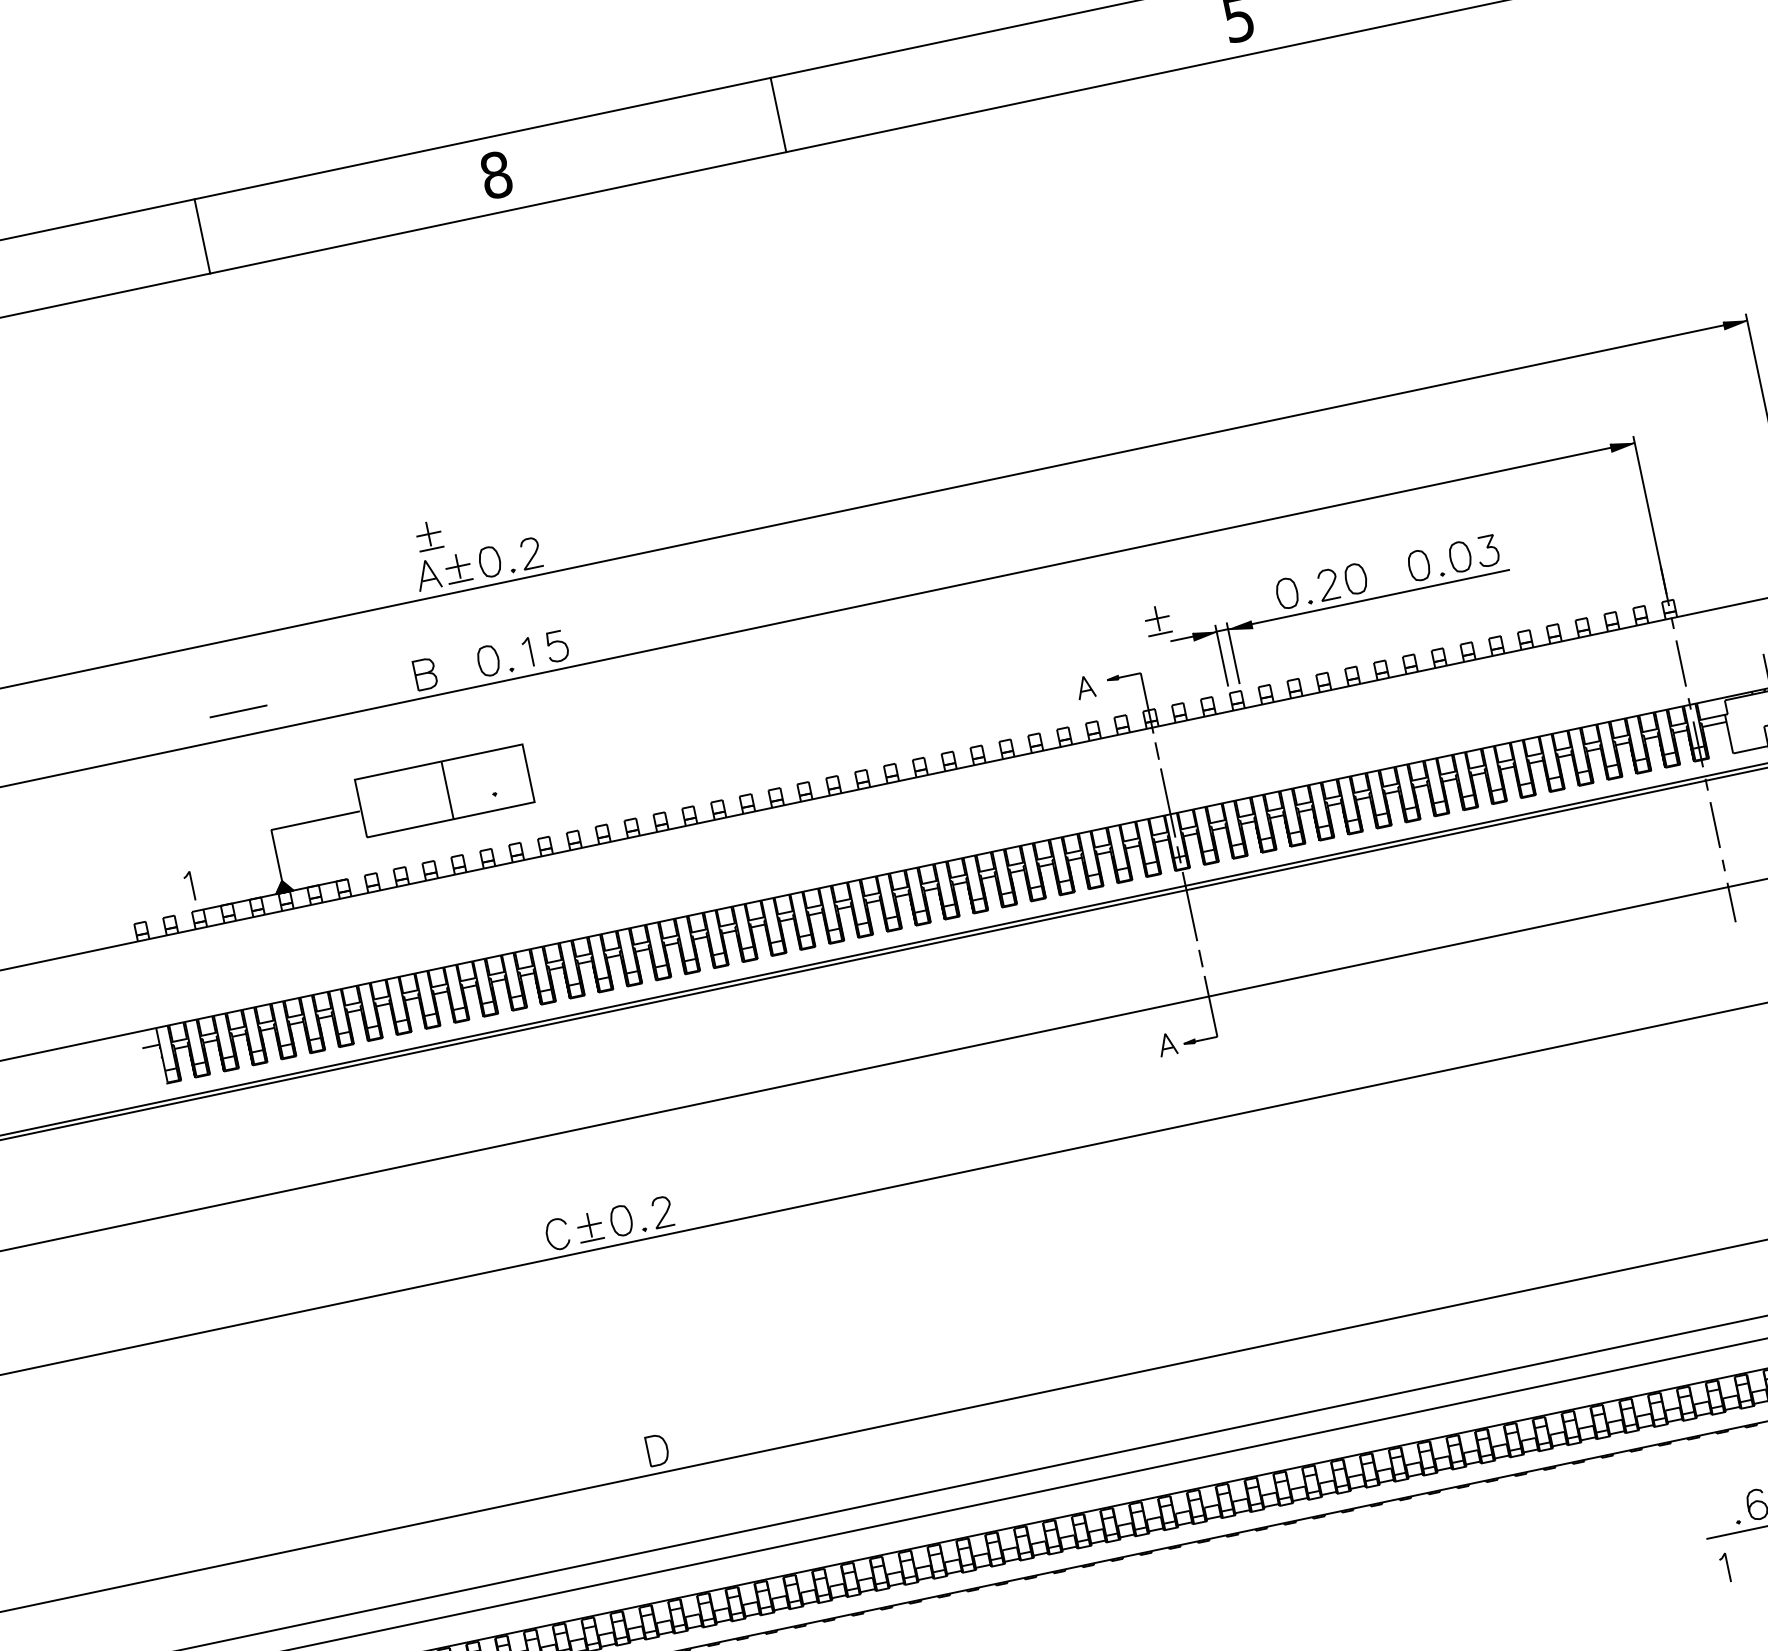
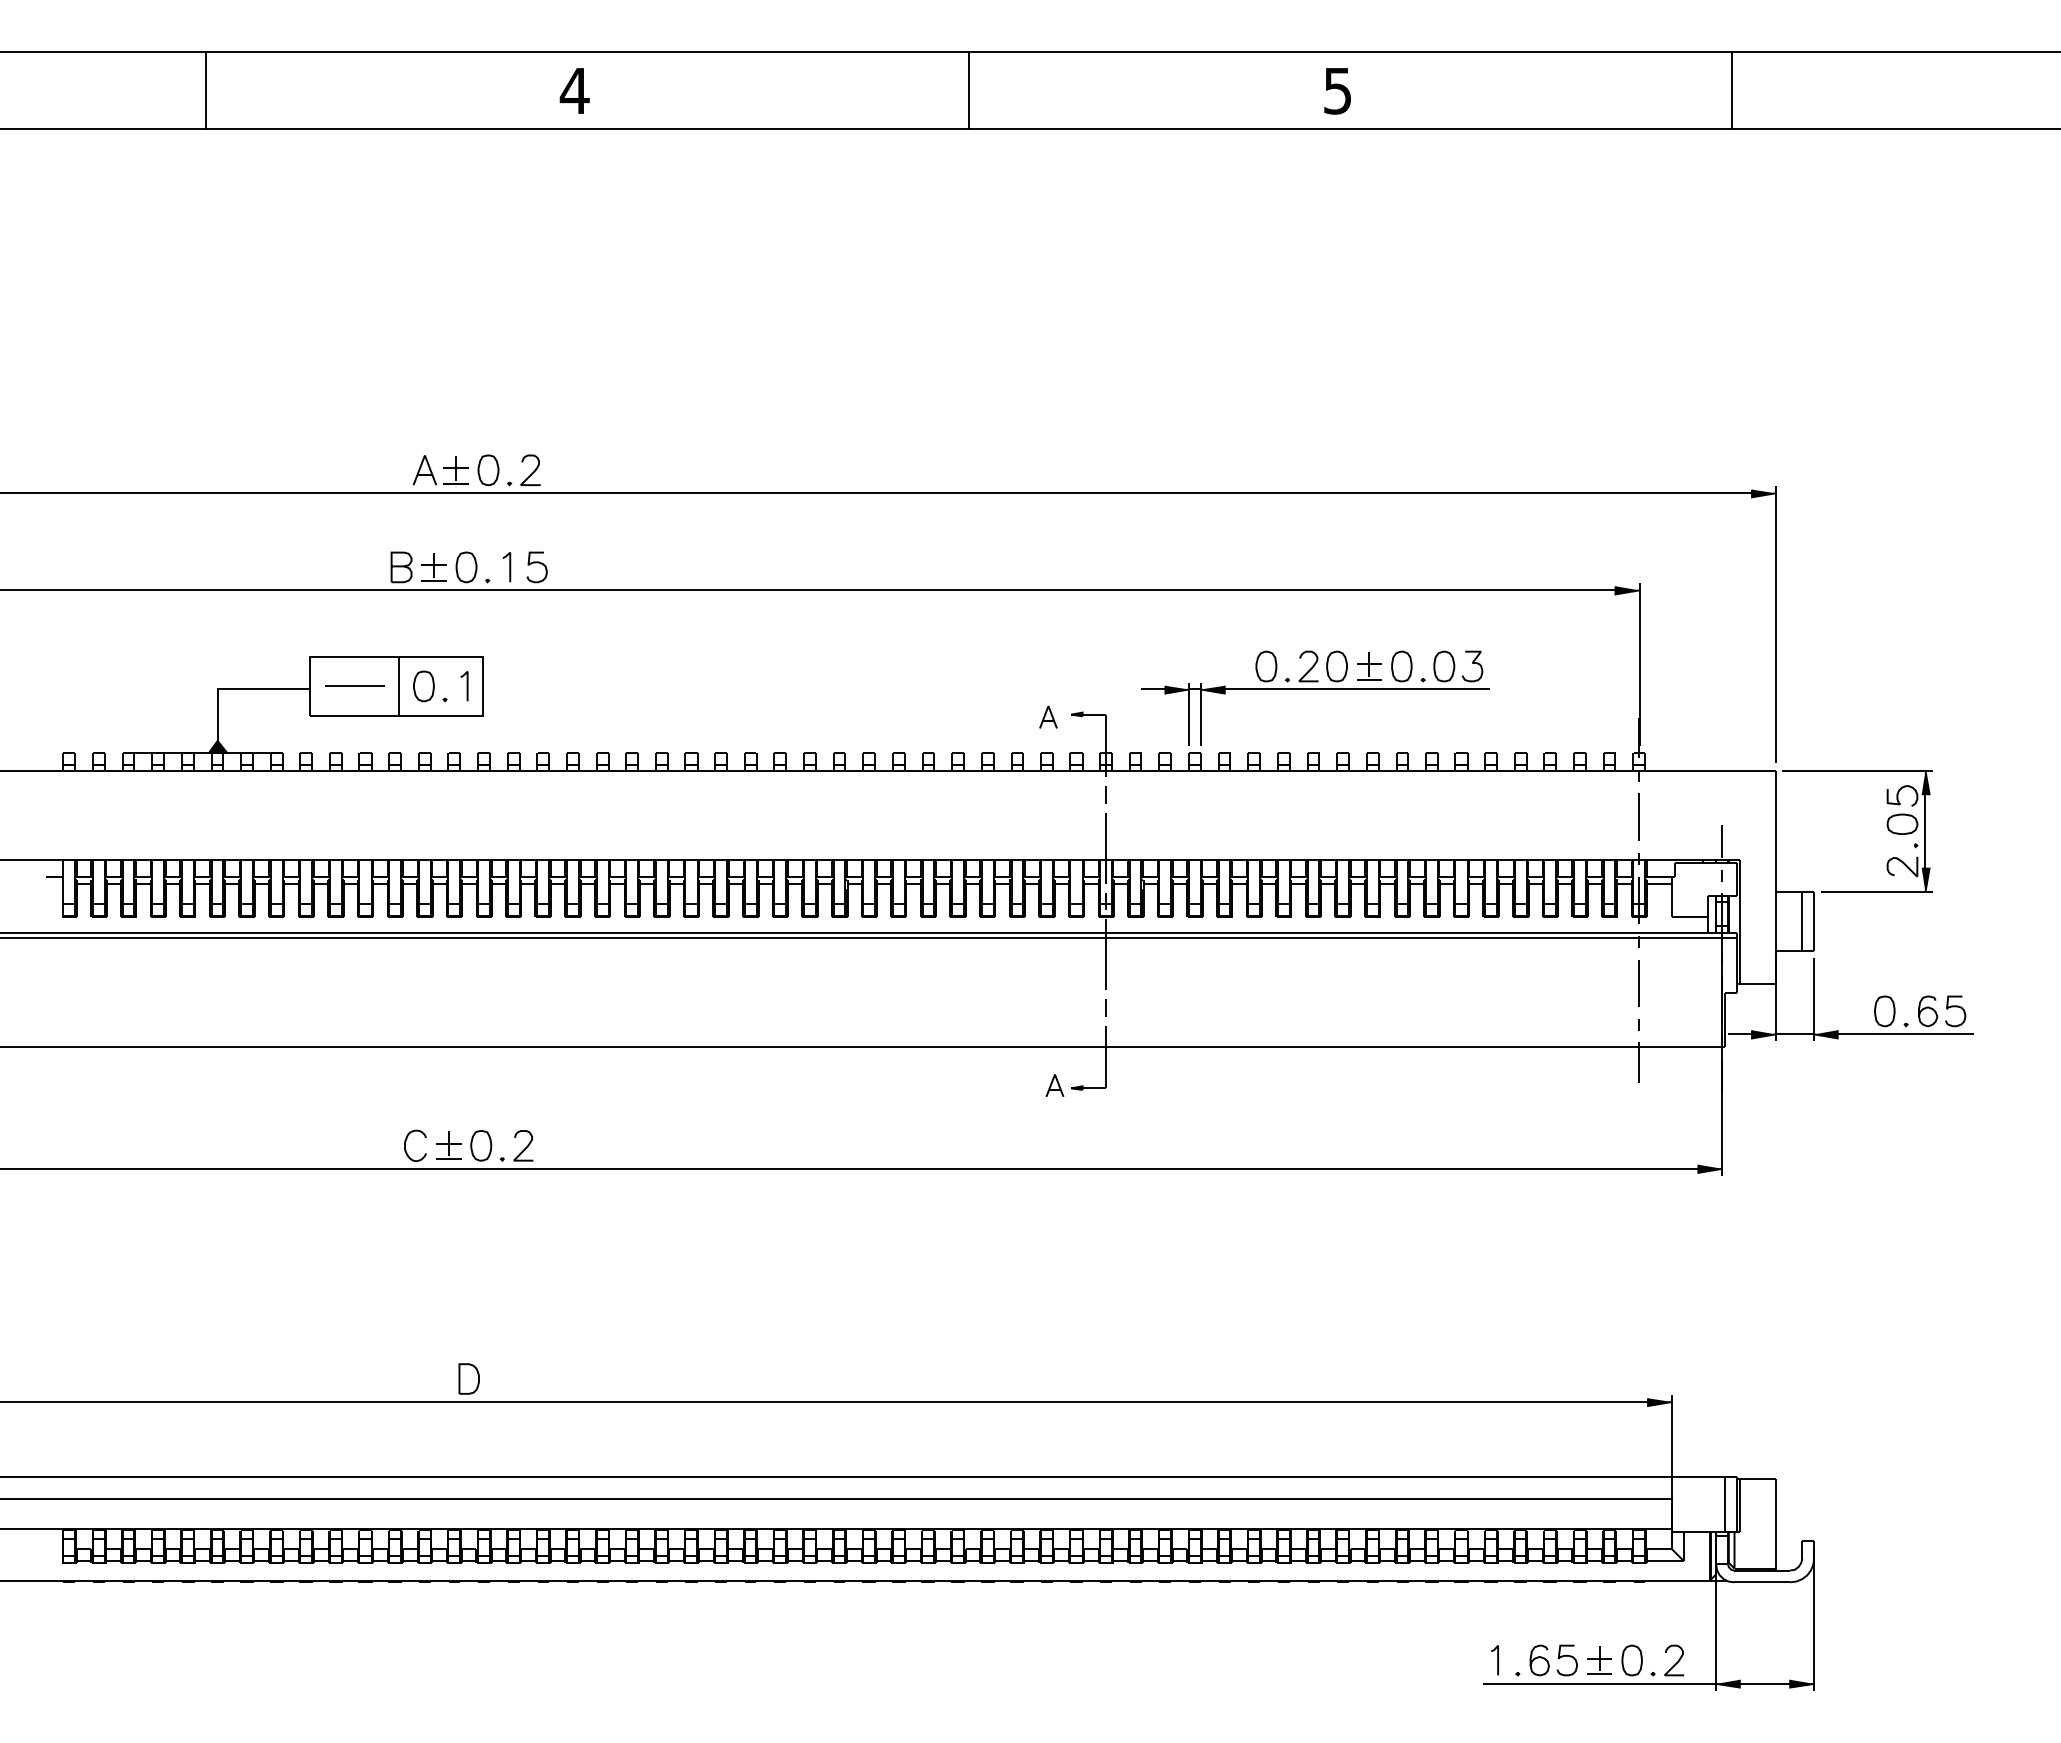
line: (778, 115) -> (968, 90), moved
text: (495, 174) -> (574, 90), 8 -> 4
line: (201, 236) -> (205, 90), moved
part: (428, 536) -> (433, 567), moved
part: (1157, 620) -> (1369, 666), moved
line: (237, 710) -> (354, 685), moved
part: (471, 785) -> (423, 686), added
line: (191, 886) -> (466, 686), moved
line: (1727, 1567) -> (1497, 1660), moved

